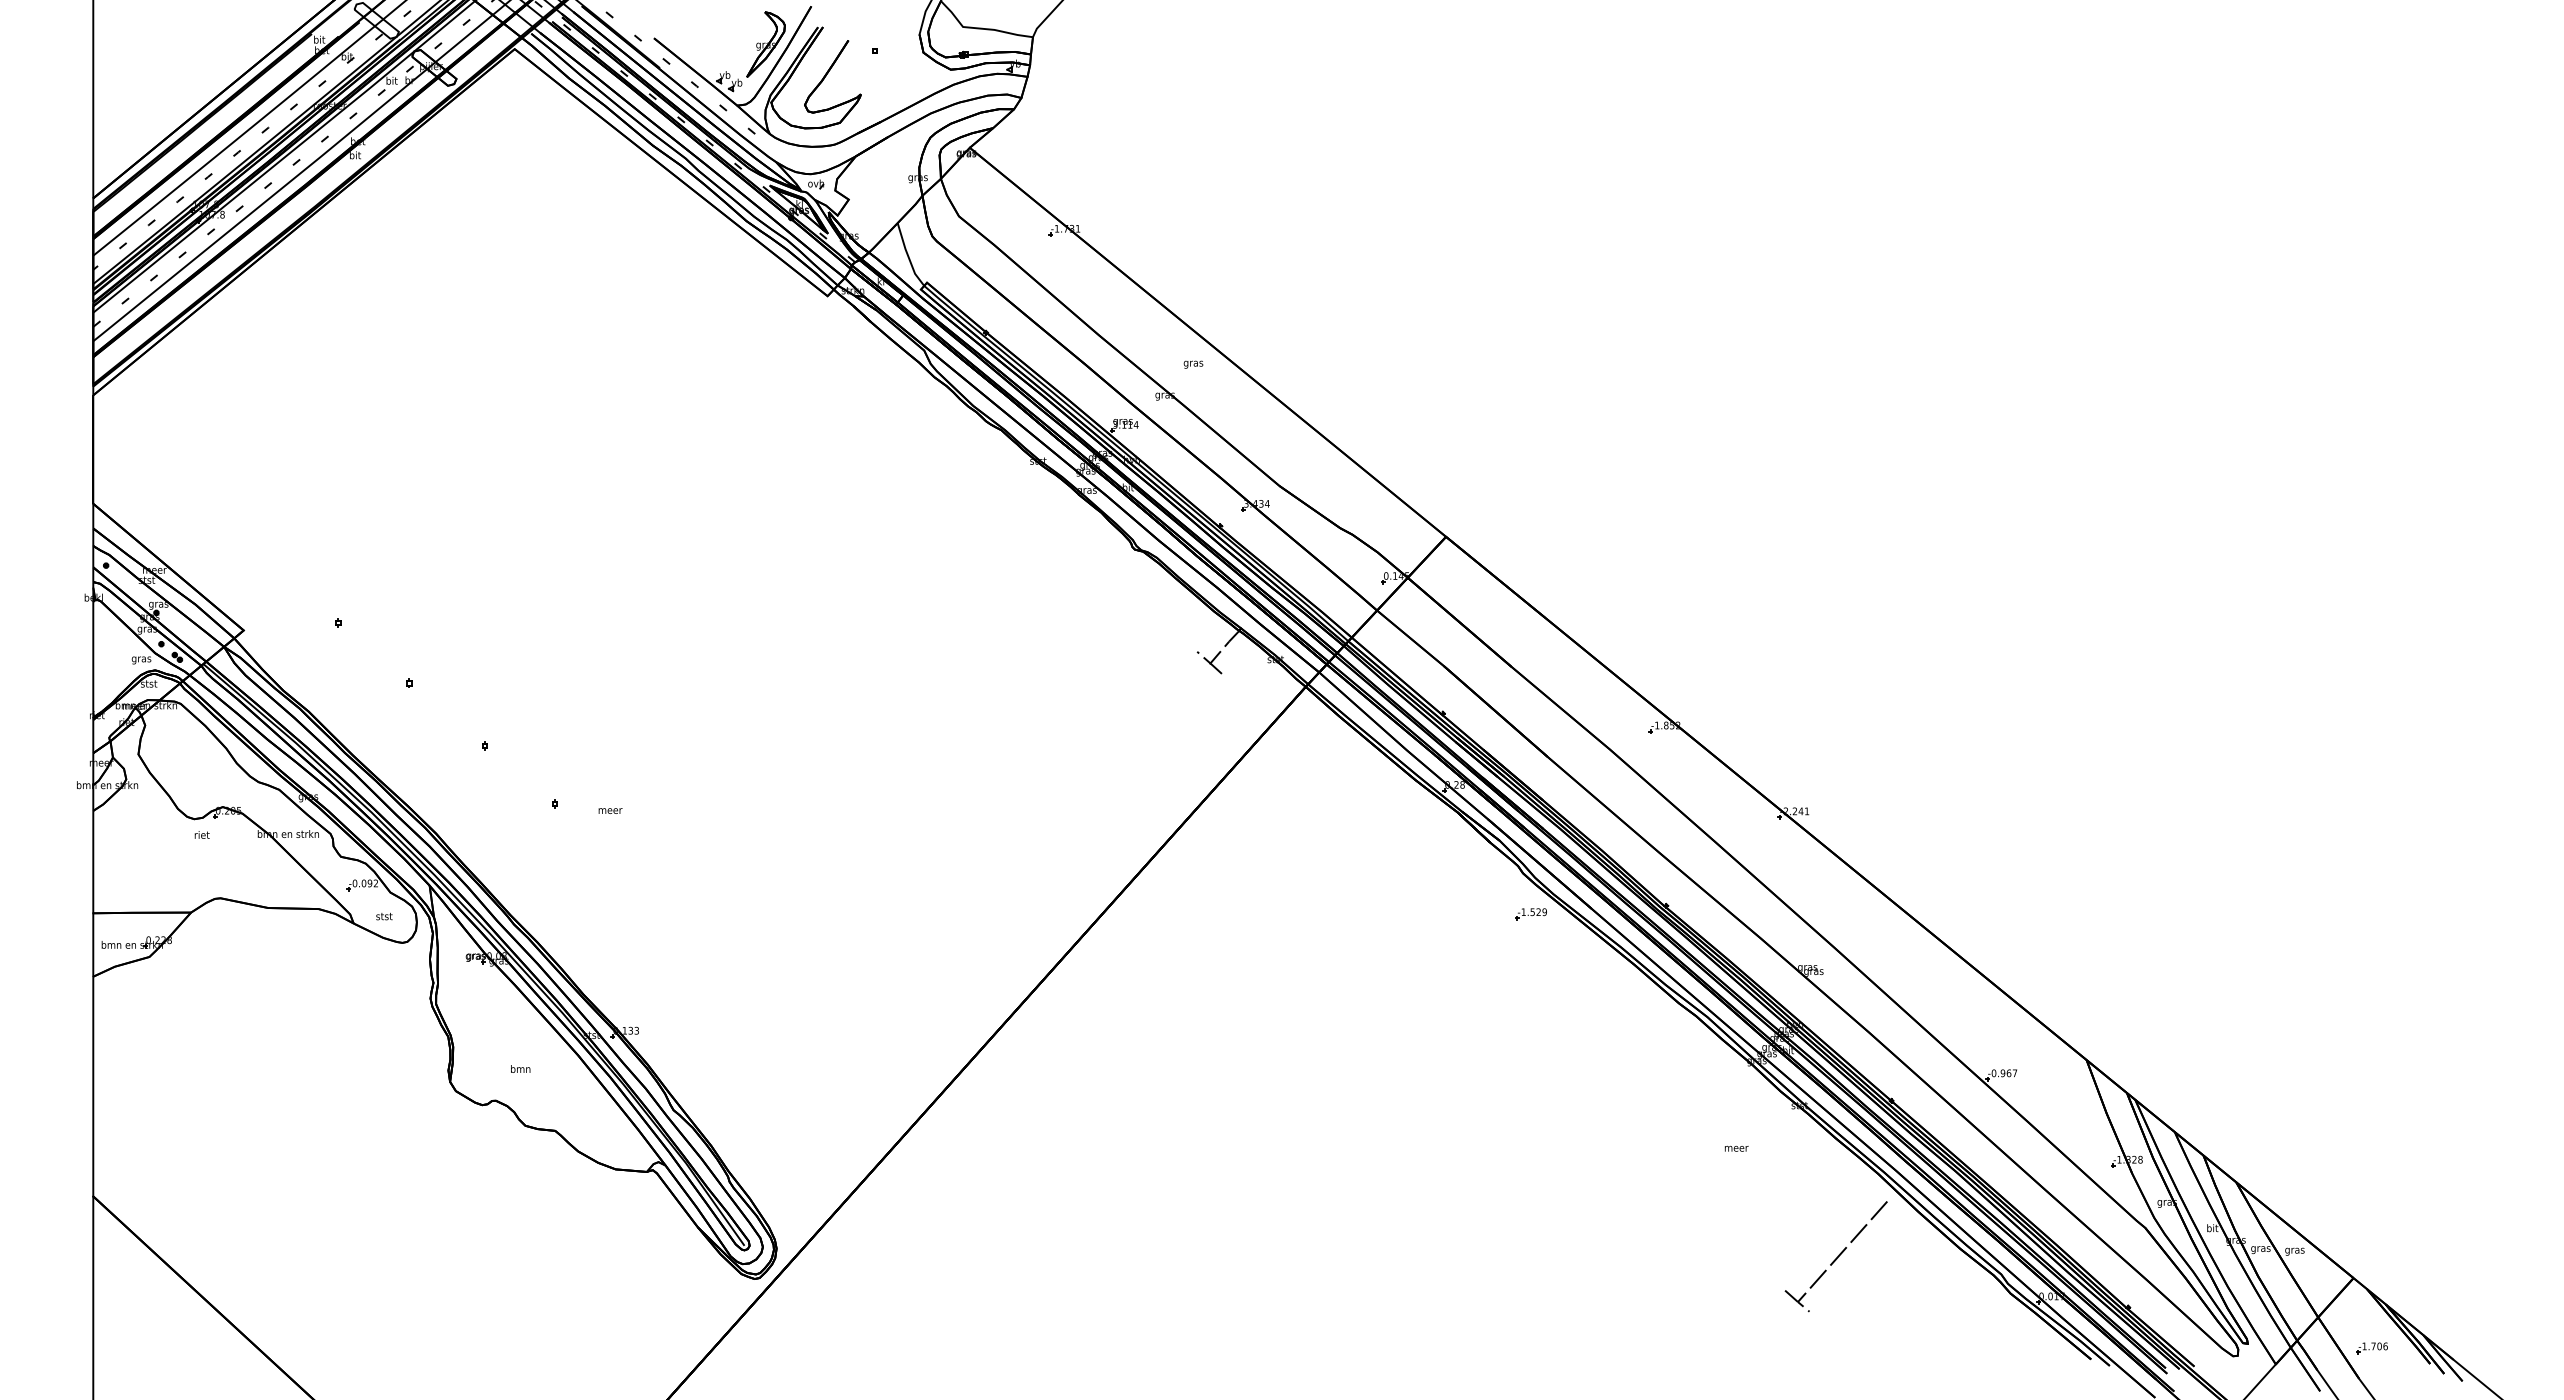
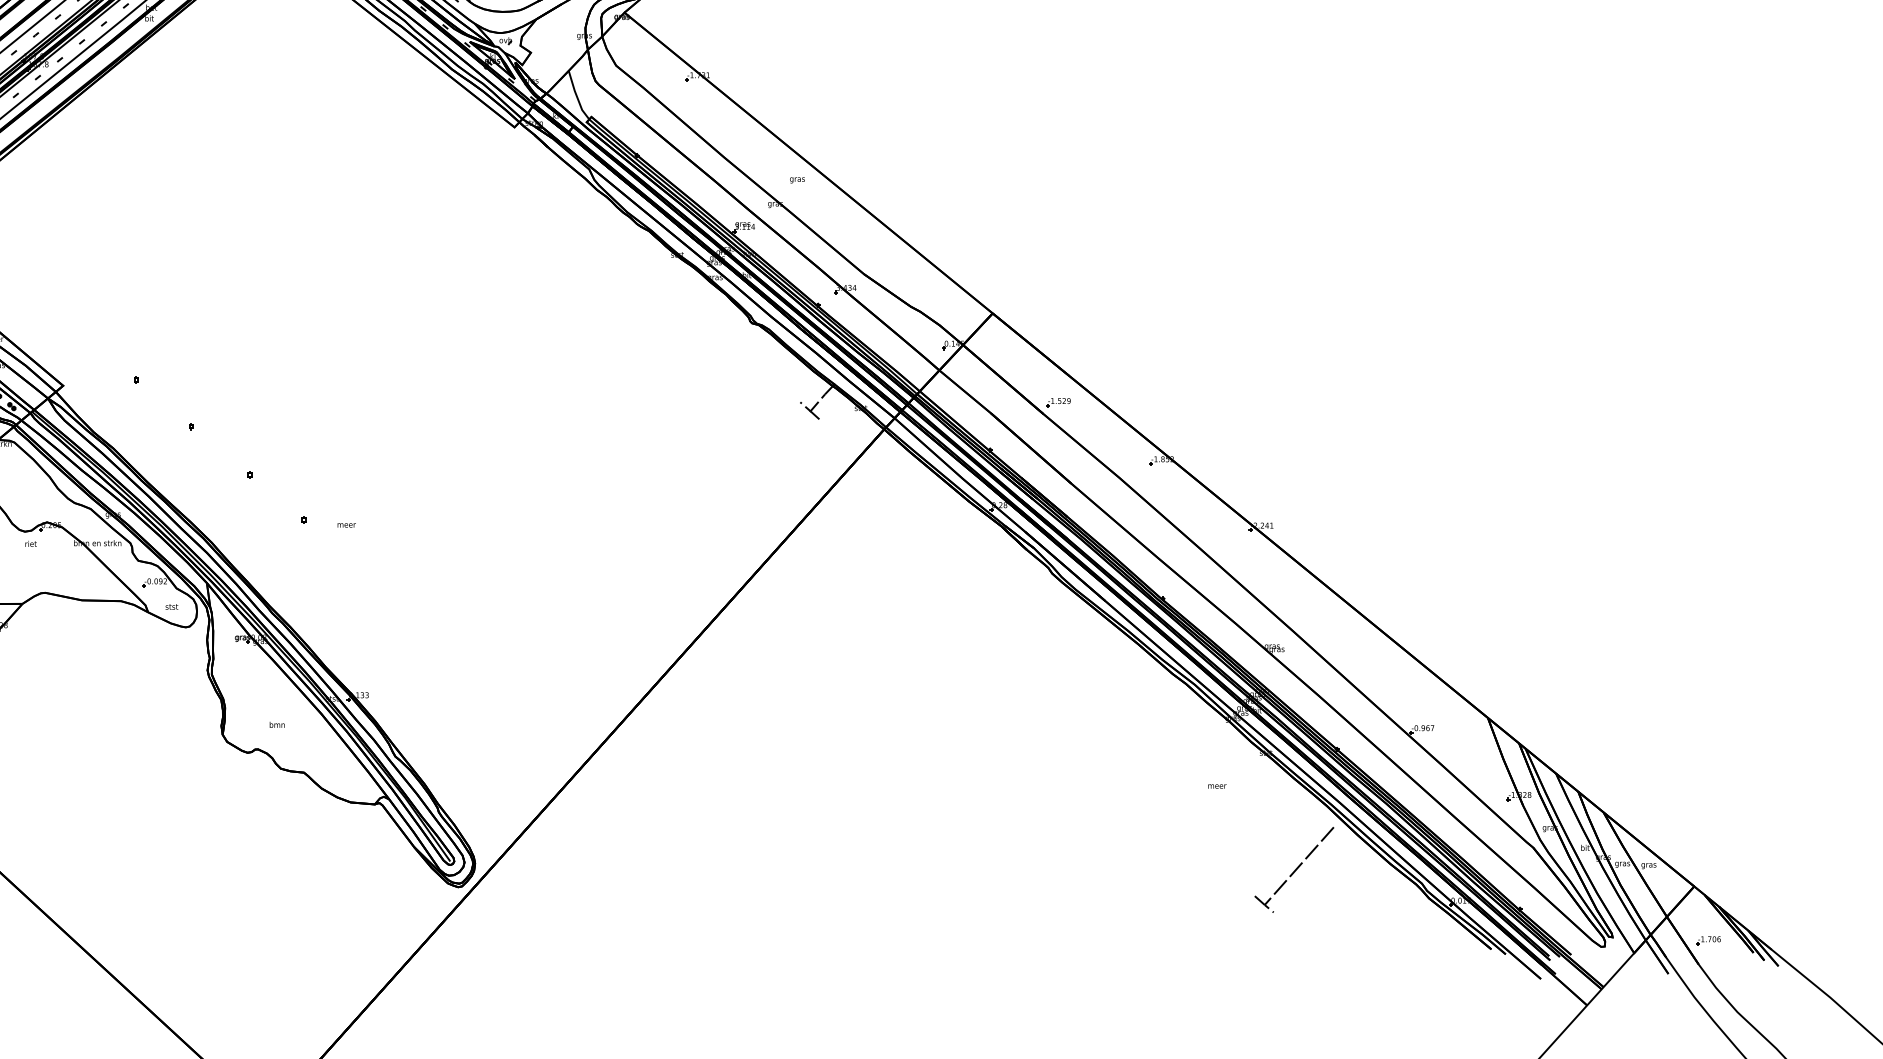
part: (1530, 914) -> (1057, 402), moved

